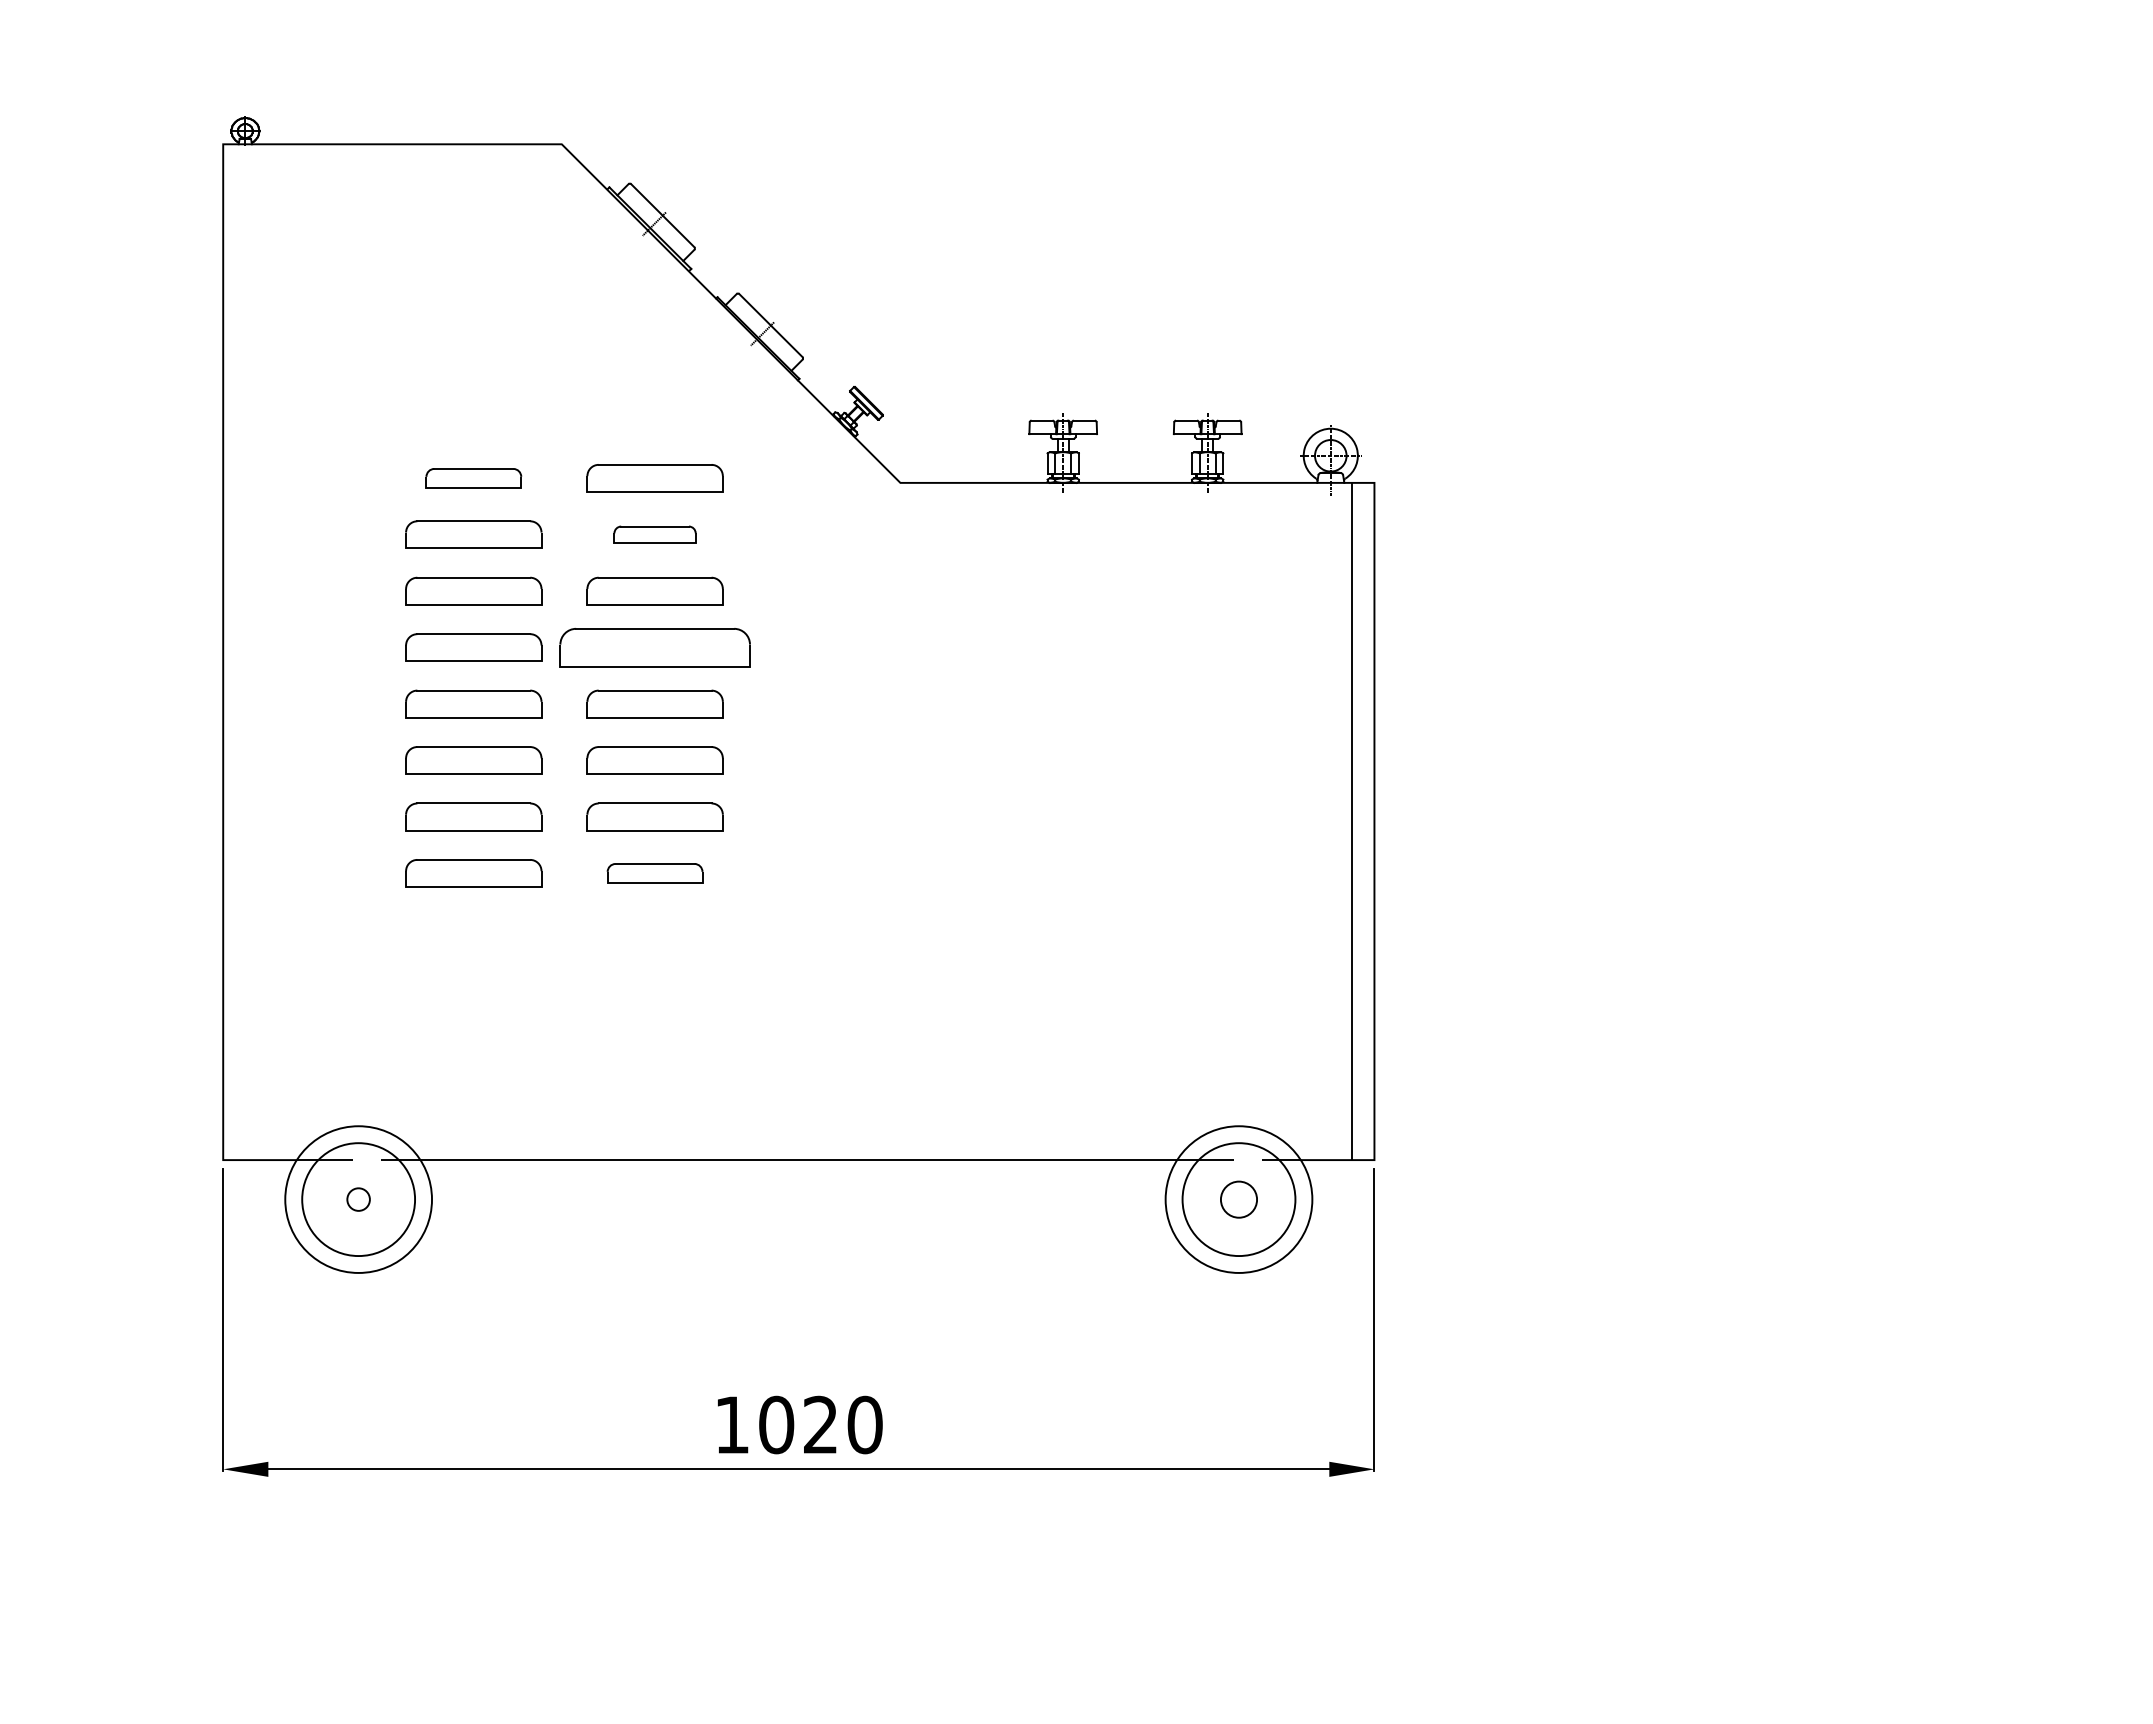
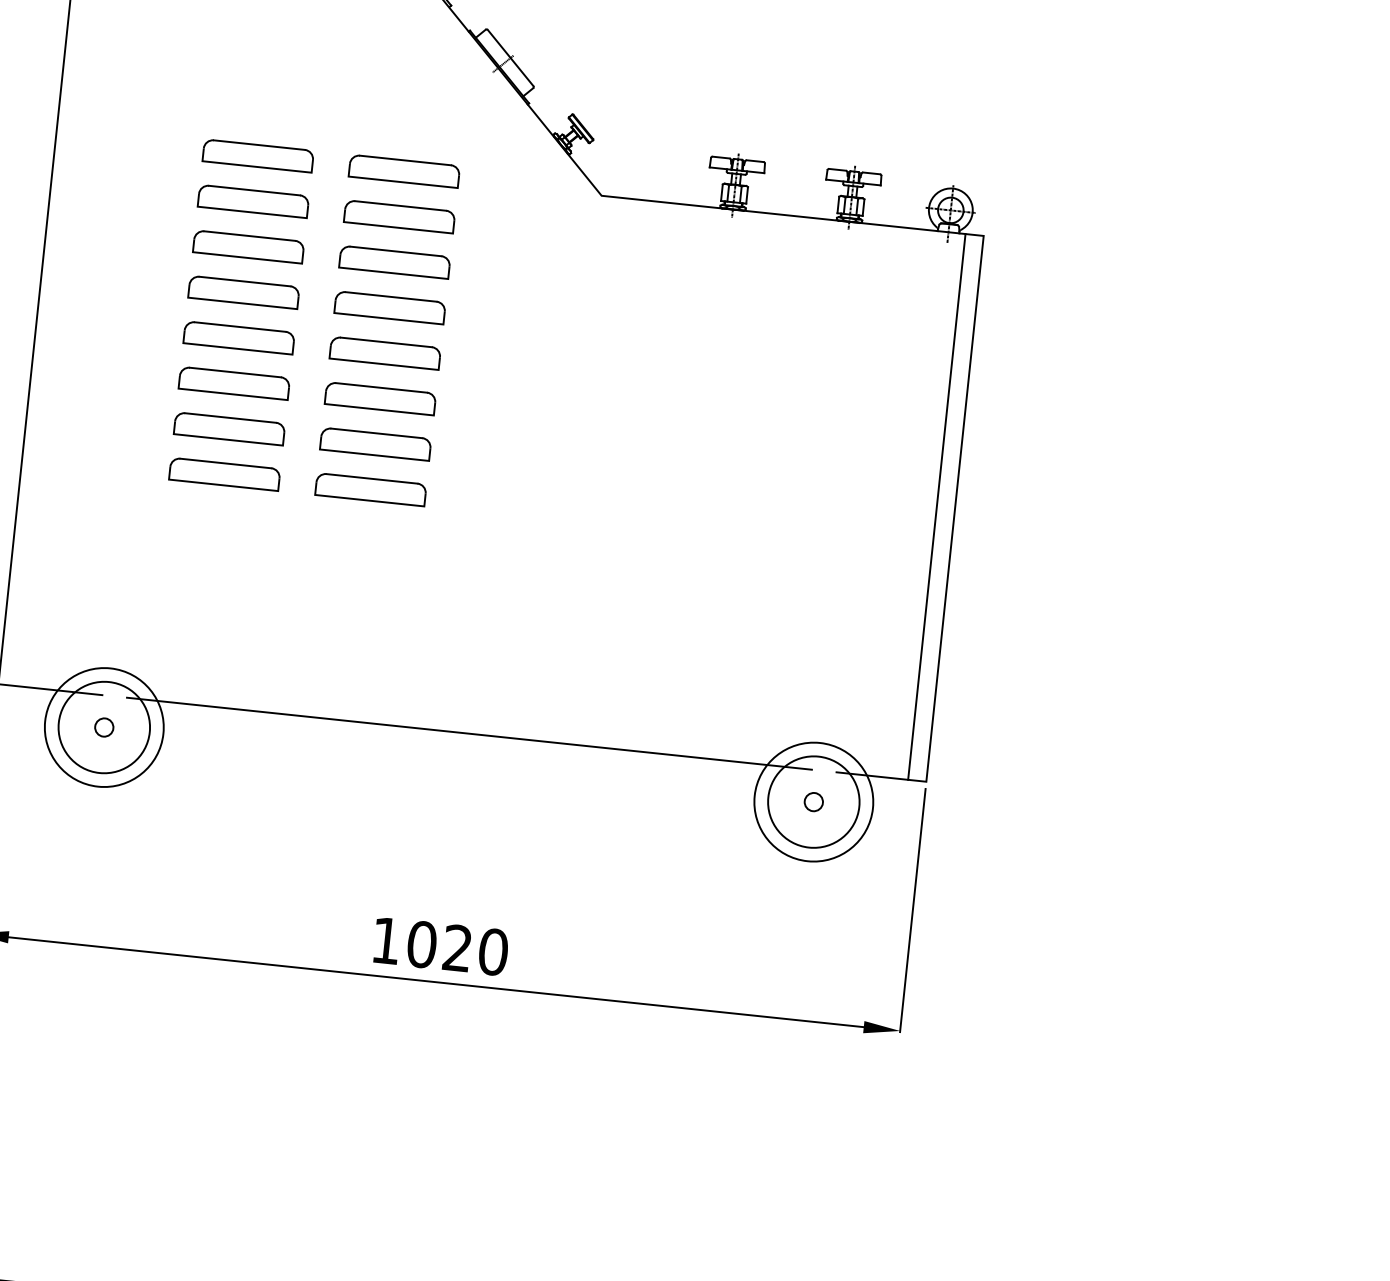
part: (473, 478) -> (257, 156), size x1.43
part: (654, 534) -> (399, 216), size x1.67
part: (654, 647) -> (389, 307), size x0.71
part: (654, 873) -> (370, 489), size x1.43
circle: (1238, 1199) -> (813, 801), size x0.62

